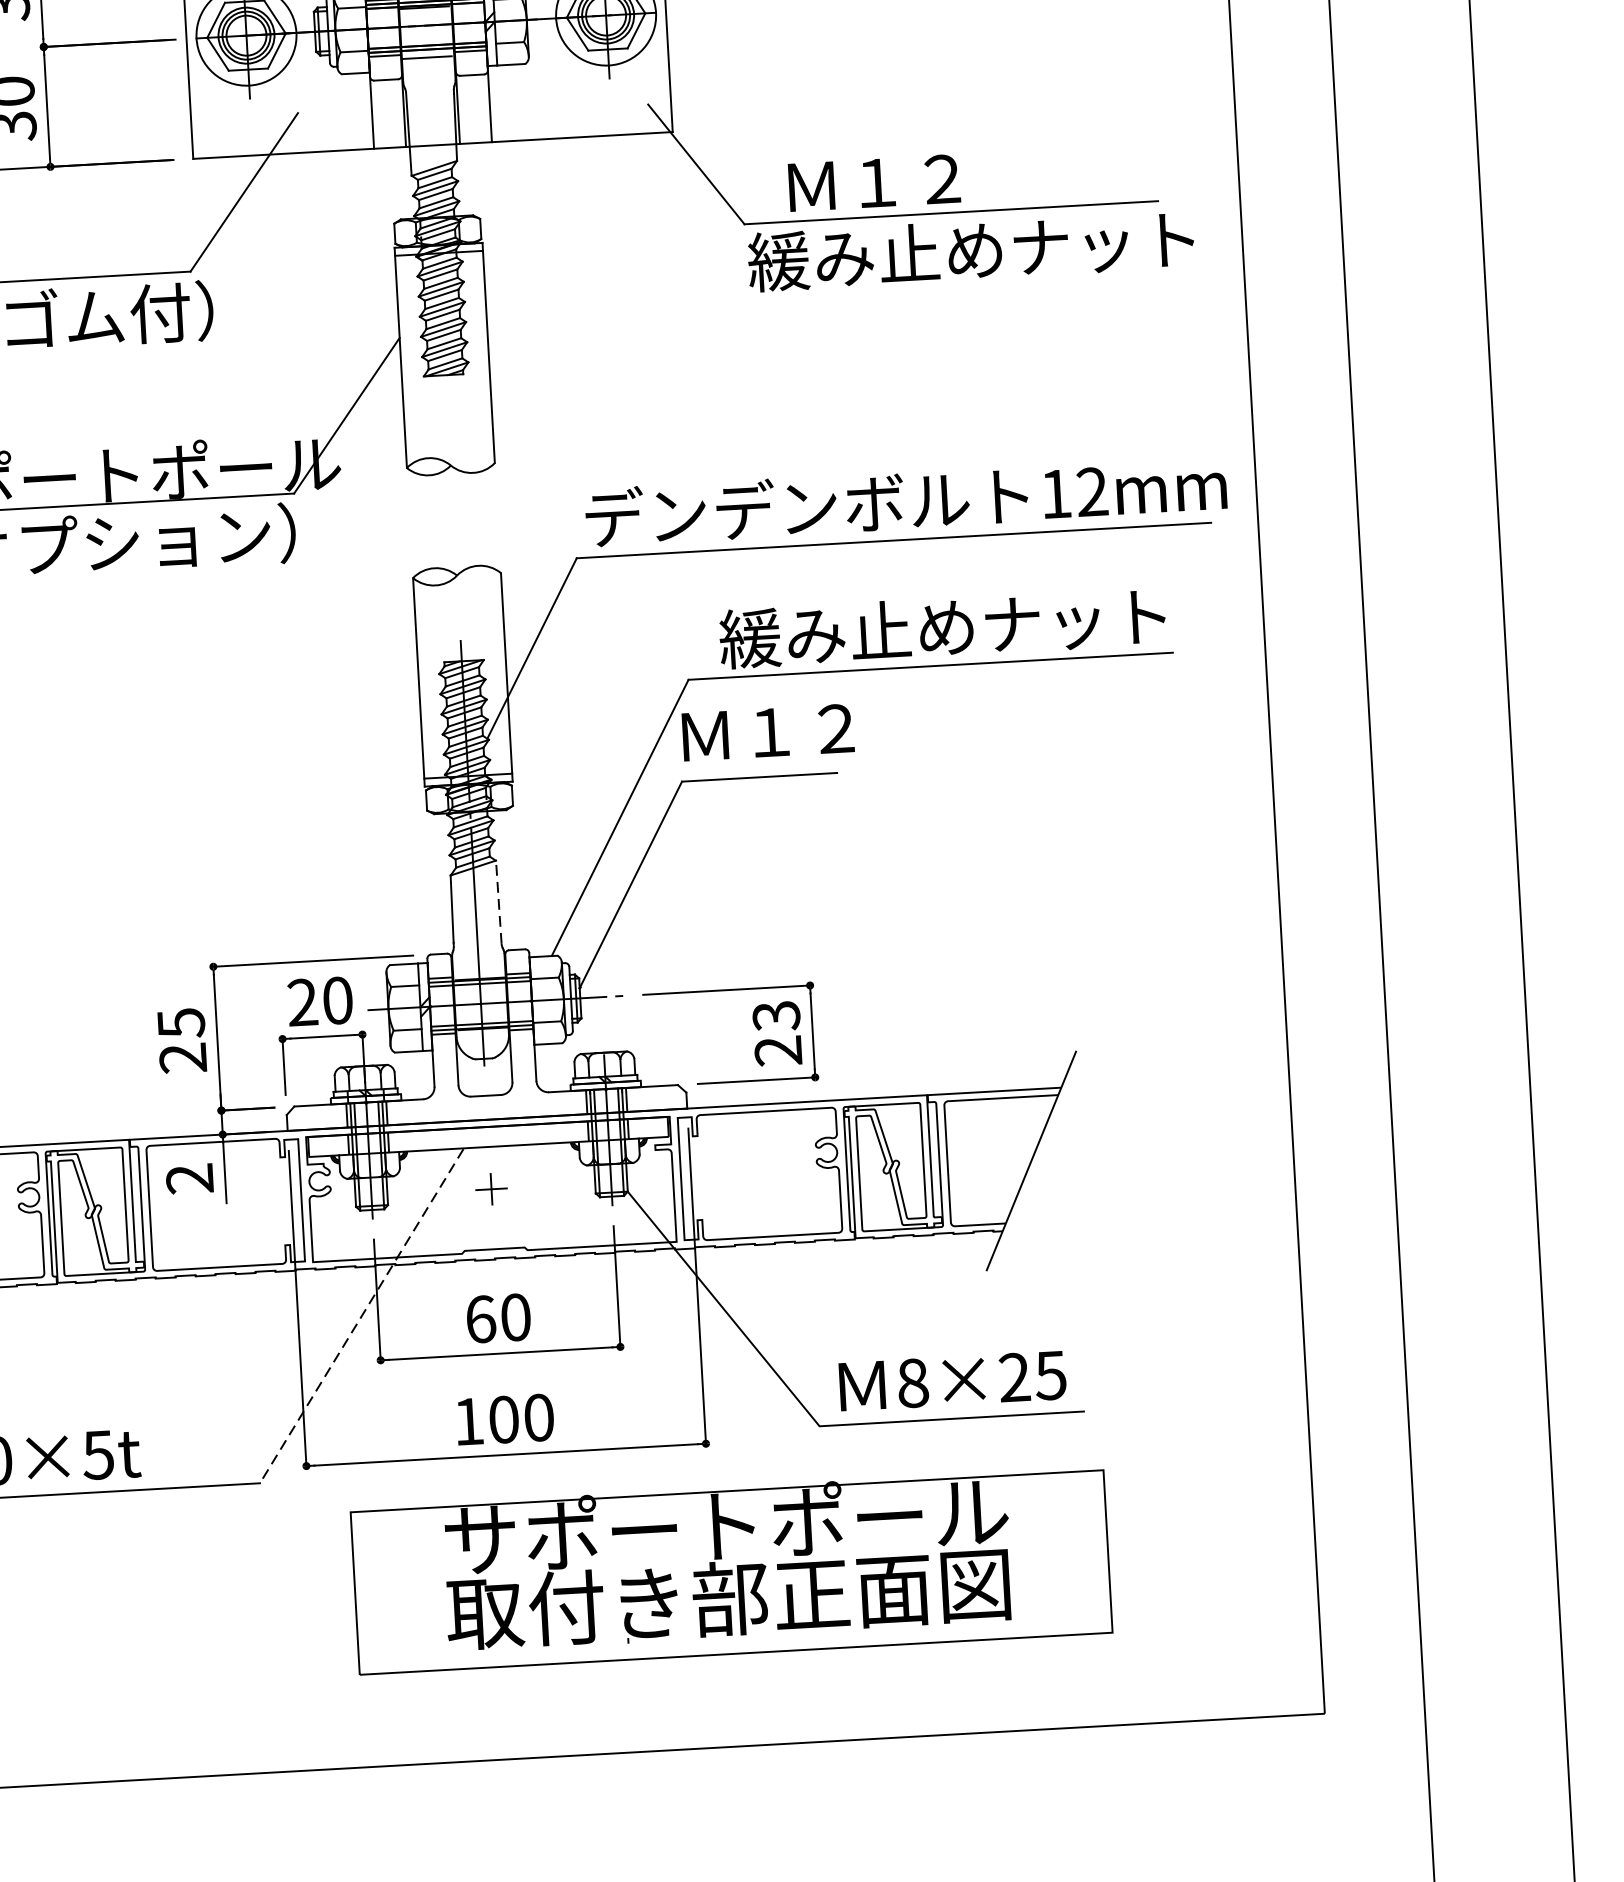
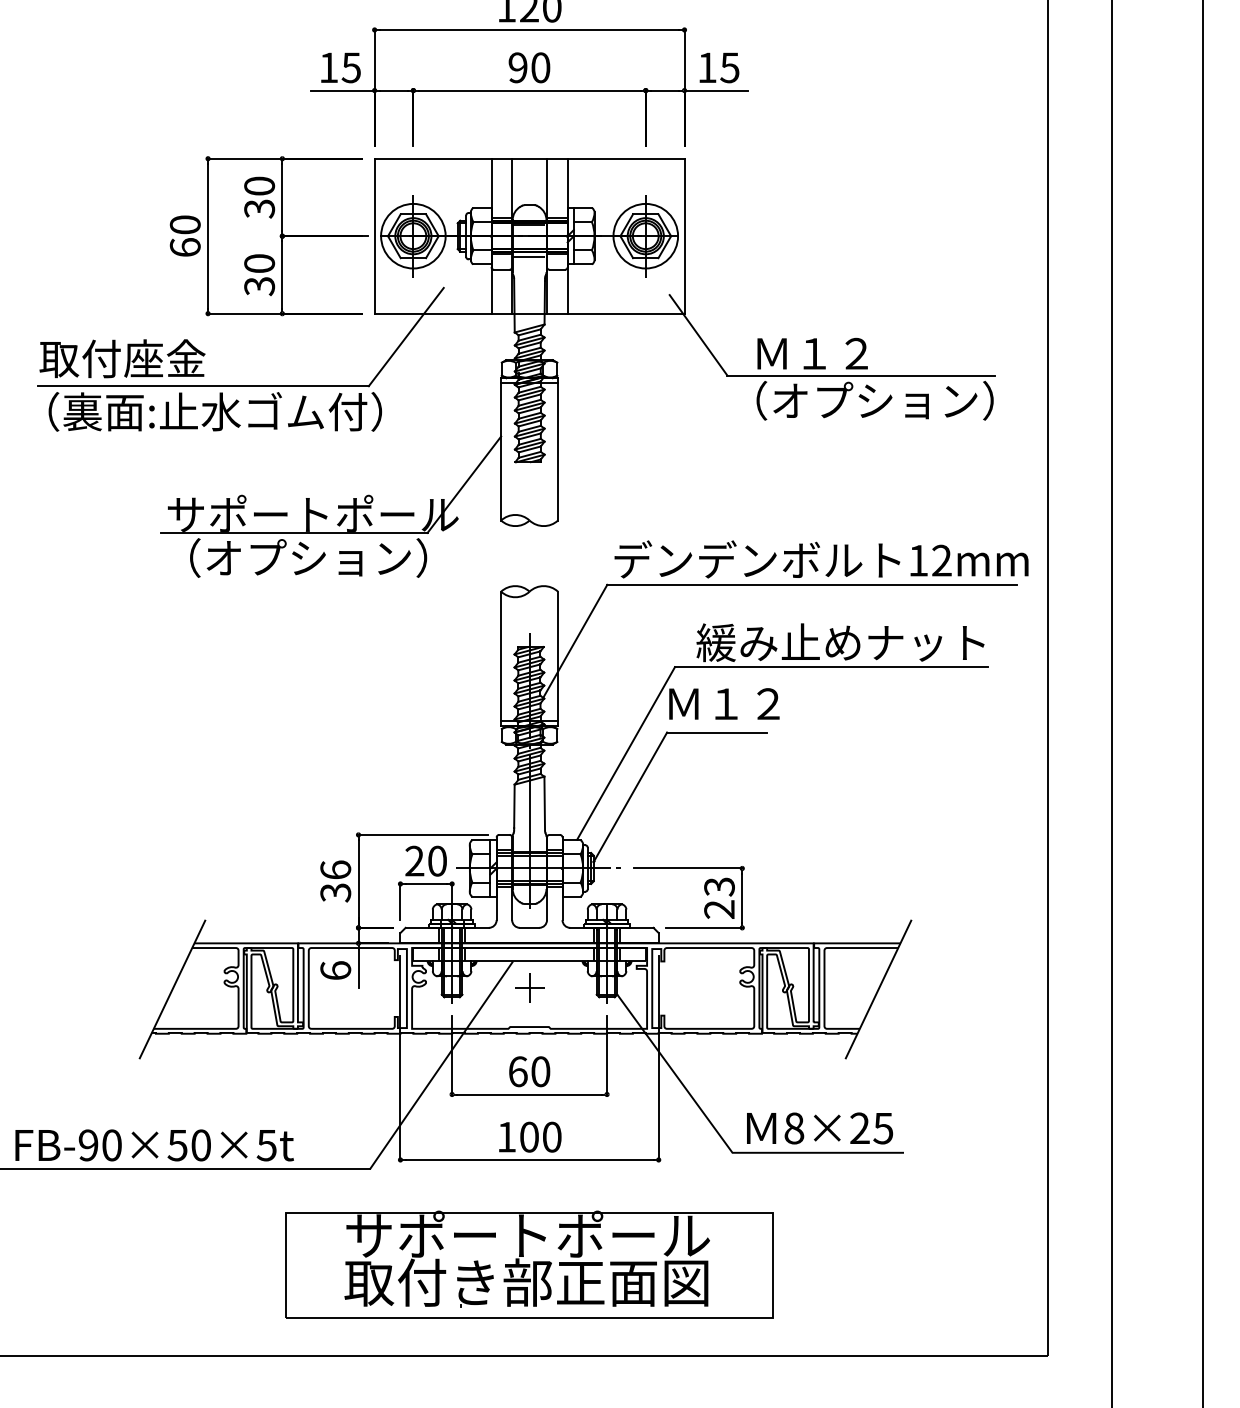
text: (971, 250) -> (872, 400), 緩み止めナット -> （オプション）
line: (498, 902) -> (544, 803), dashed -> solid
text: (181, 1040) -> (335, 881), 25 -> 36
text: (189, 1178) -> (335, 970), 2 -> 6
part: (491, 1188) -> (529, 987), size x1.43
line: (361, 1316) -> (441, 1065), dashed -> solid
part: (731, 1570) -> (529, 1264), moved

